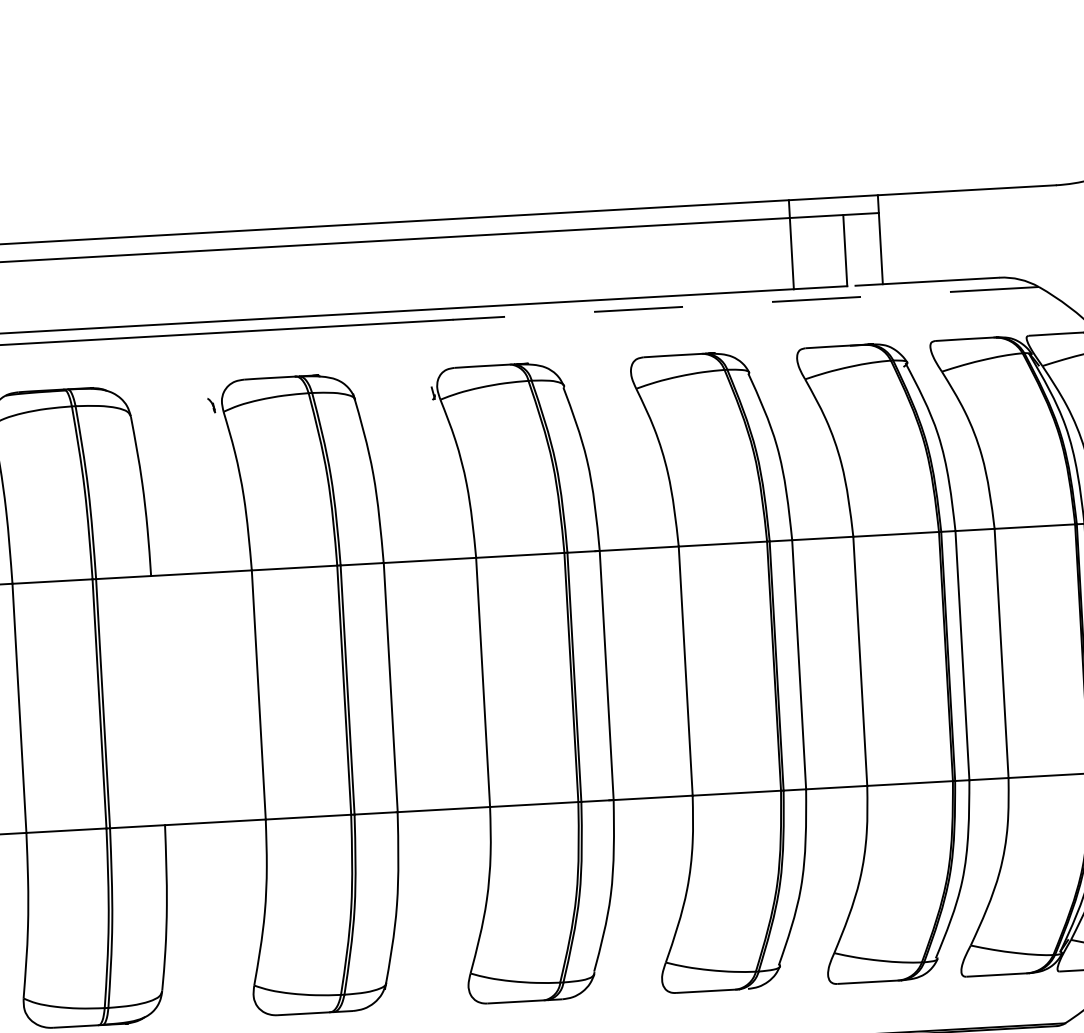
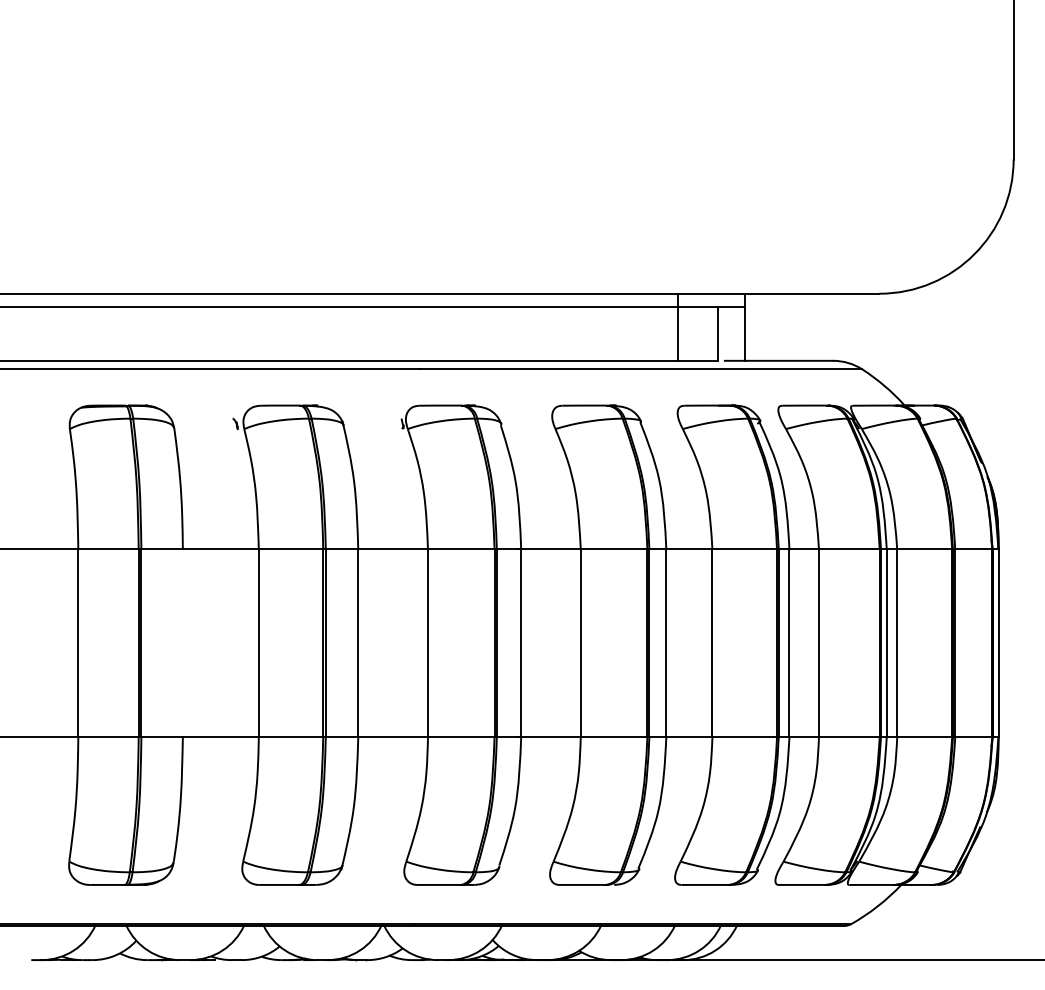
line: (744, 303) -> (640, 369), dashed -> solid

